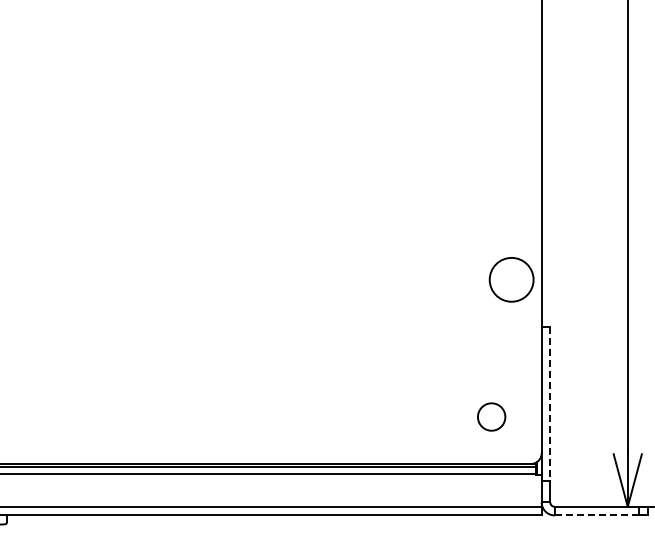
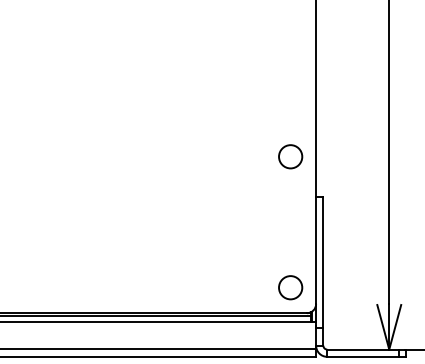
circle: (511, 279) -> (290, 156), size x0.62
line: (550, 404) -> (323, 262), dashed -> solid
circle: (491, 416) -> (290, 287), moved
line: (596, 515) -> (362, 356), dashed -> solid

